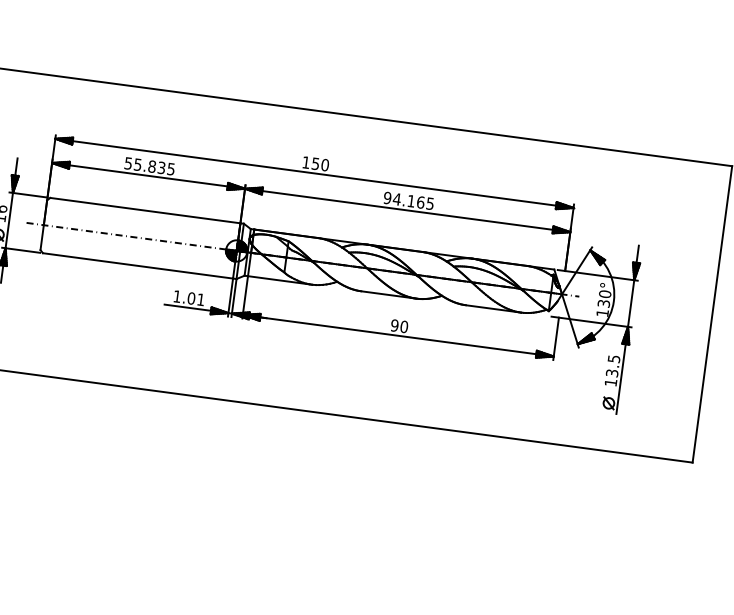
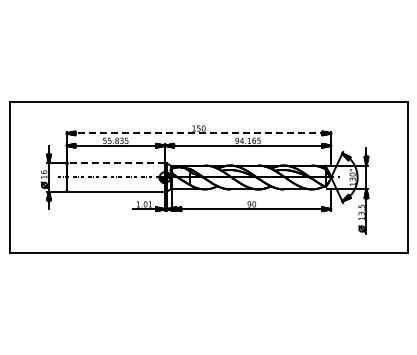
line: (315, 173) -> (199, 133), solid -> dashed
line: (145, 210) -> (116, 163), solid -> dashed

